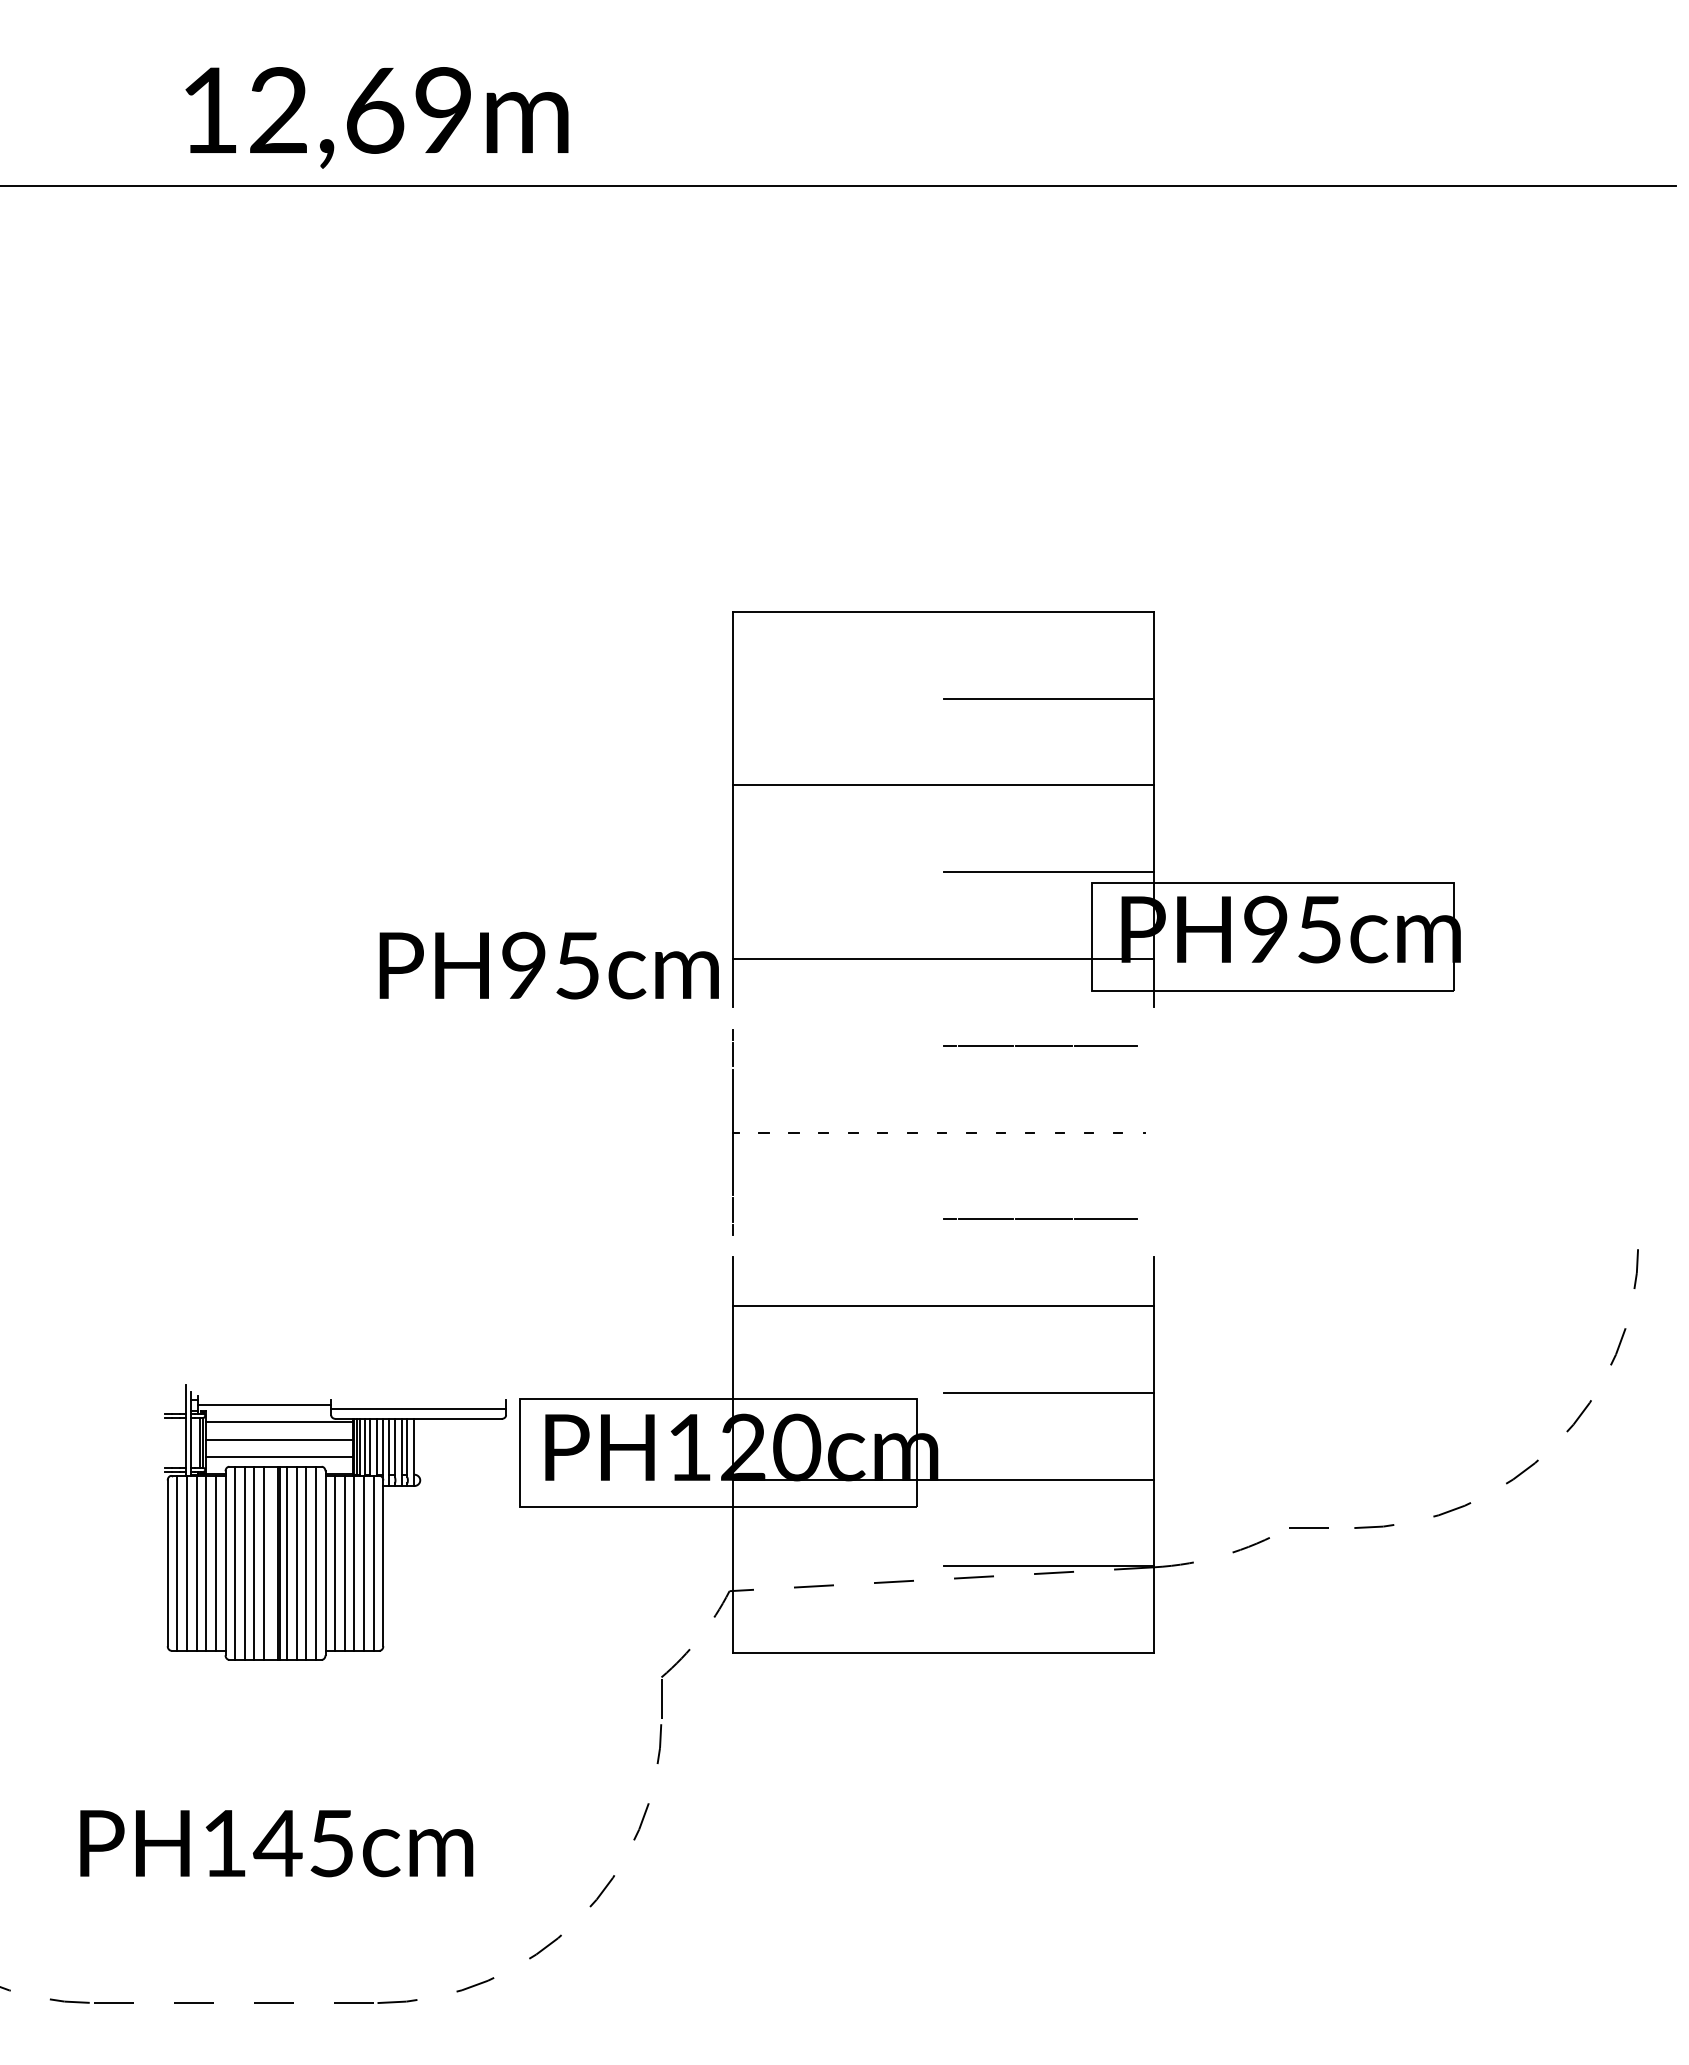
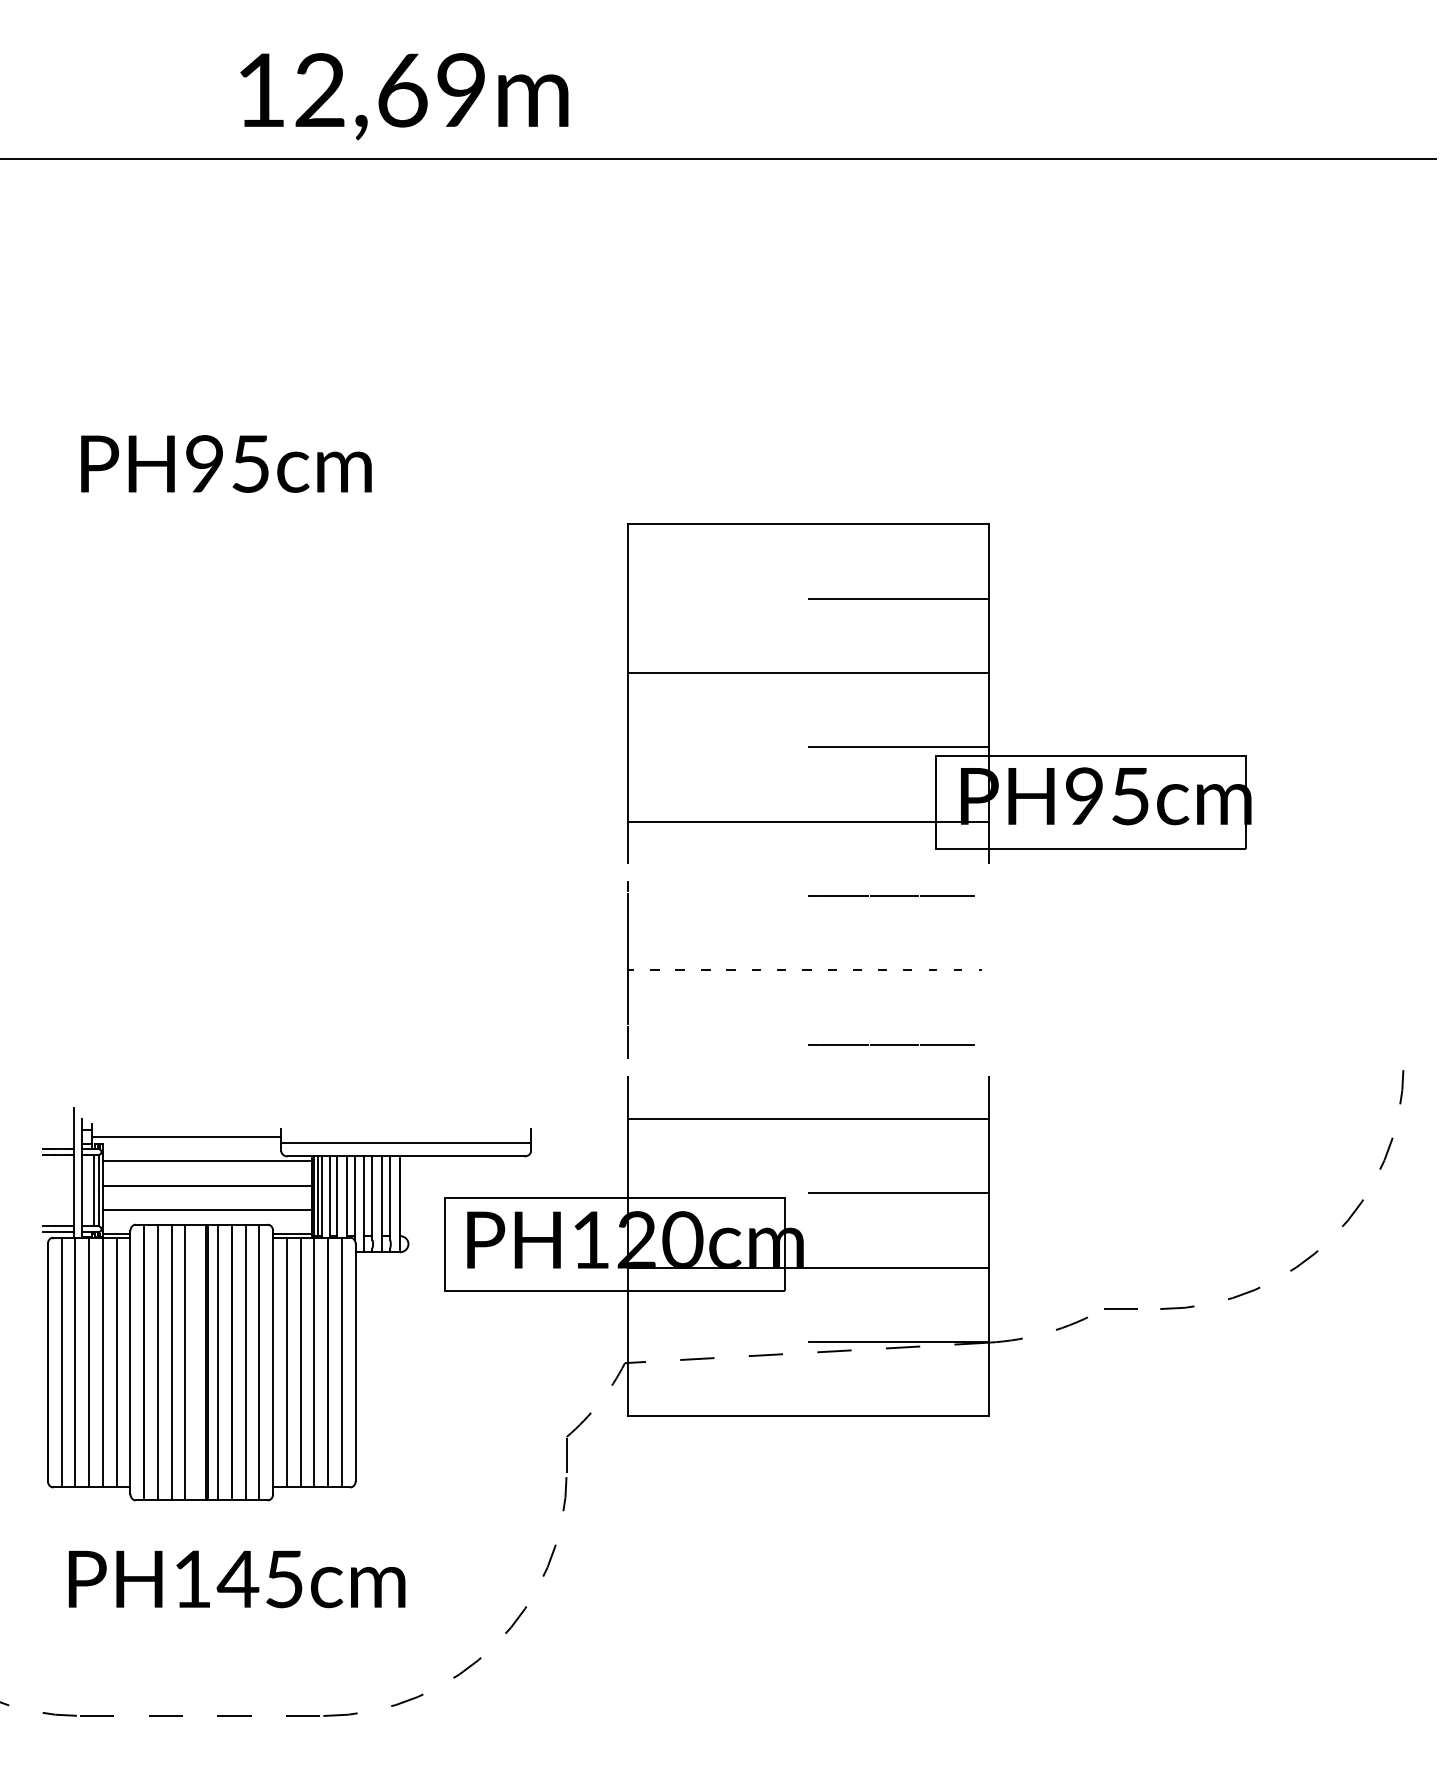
text: (376, 117) -> (403, 96), moved
text: (548, 965) -> (225, 463), moved
part: (335, 1522) -> (287, 1304), size x1.67

